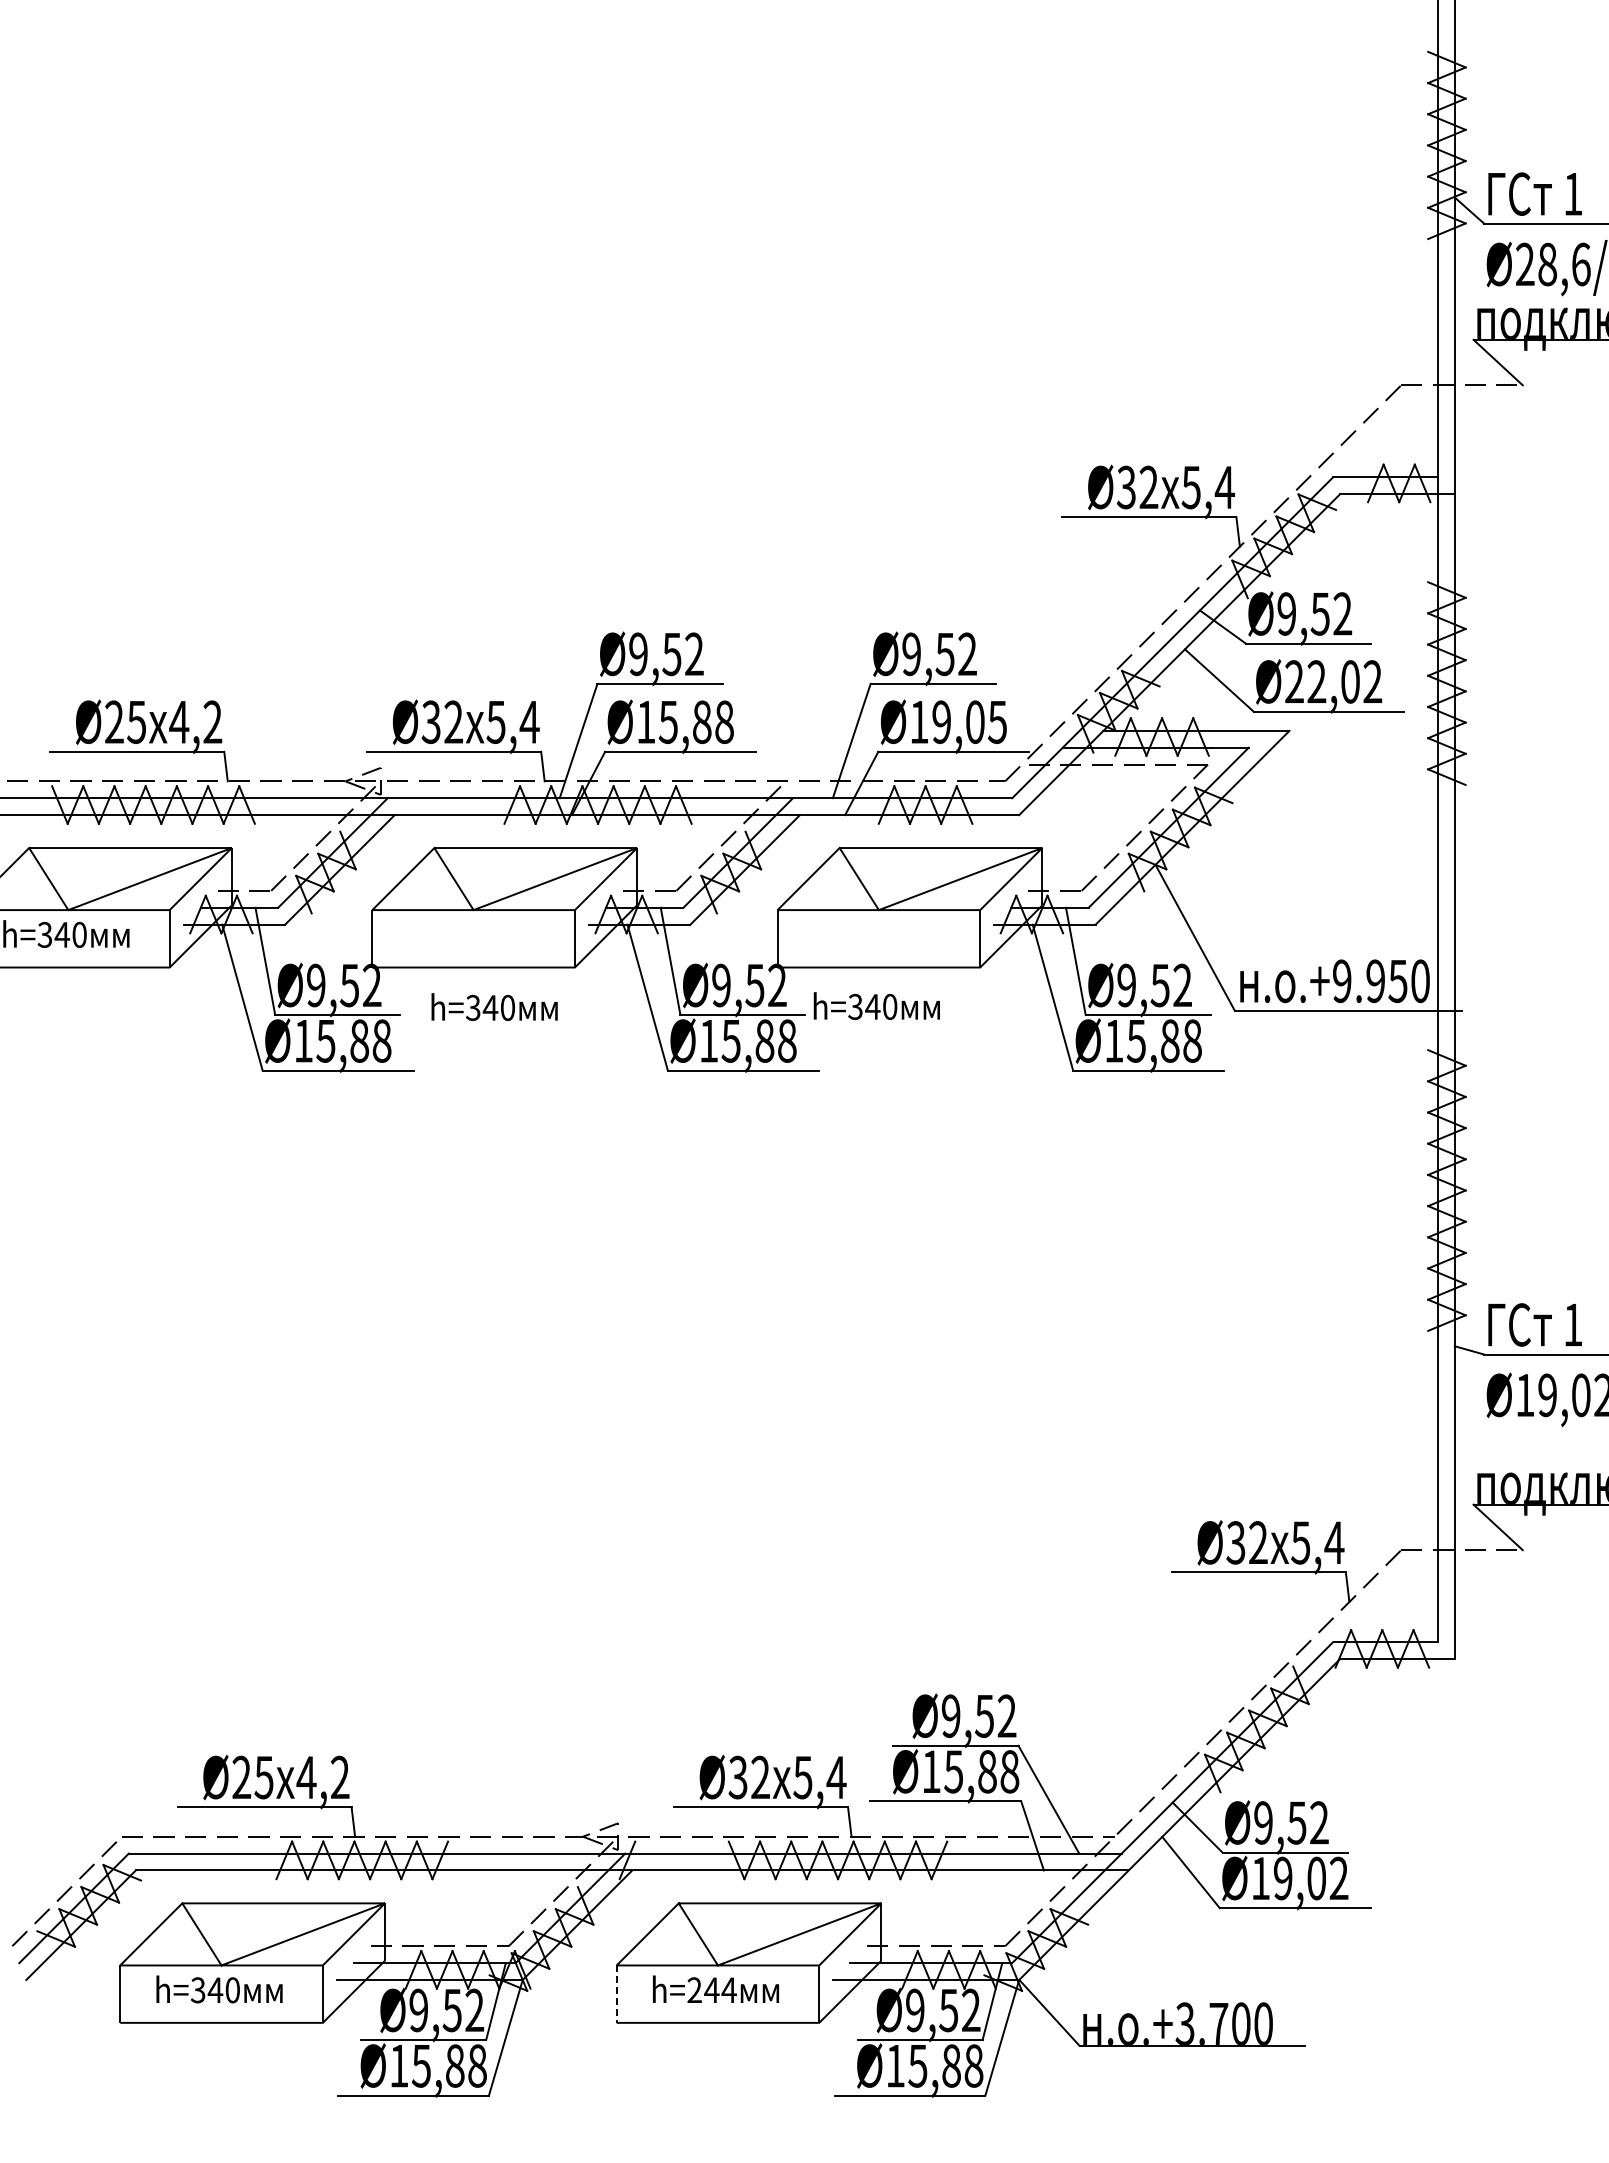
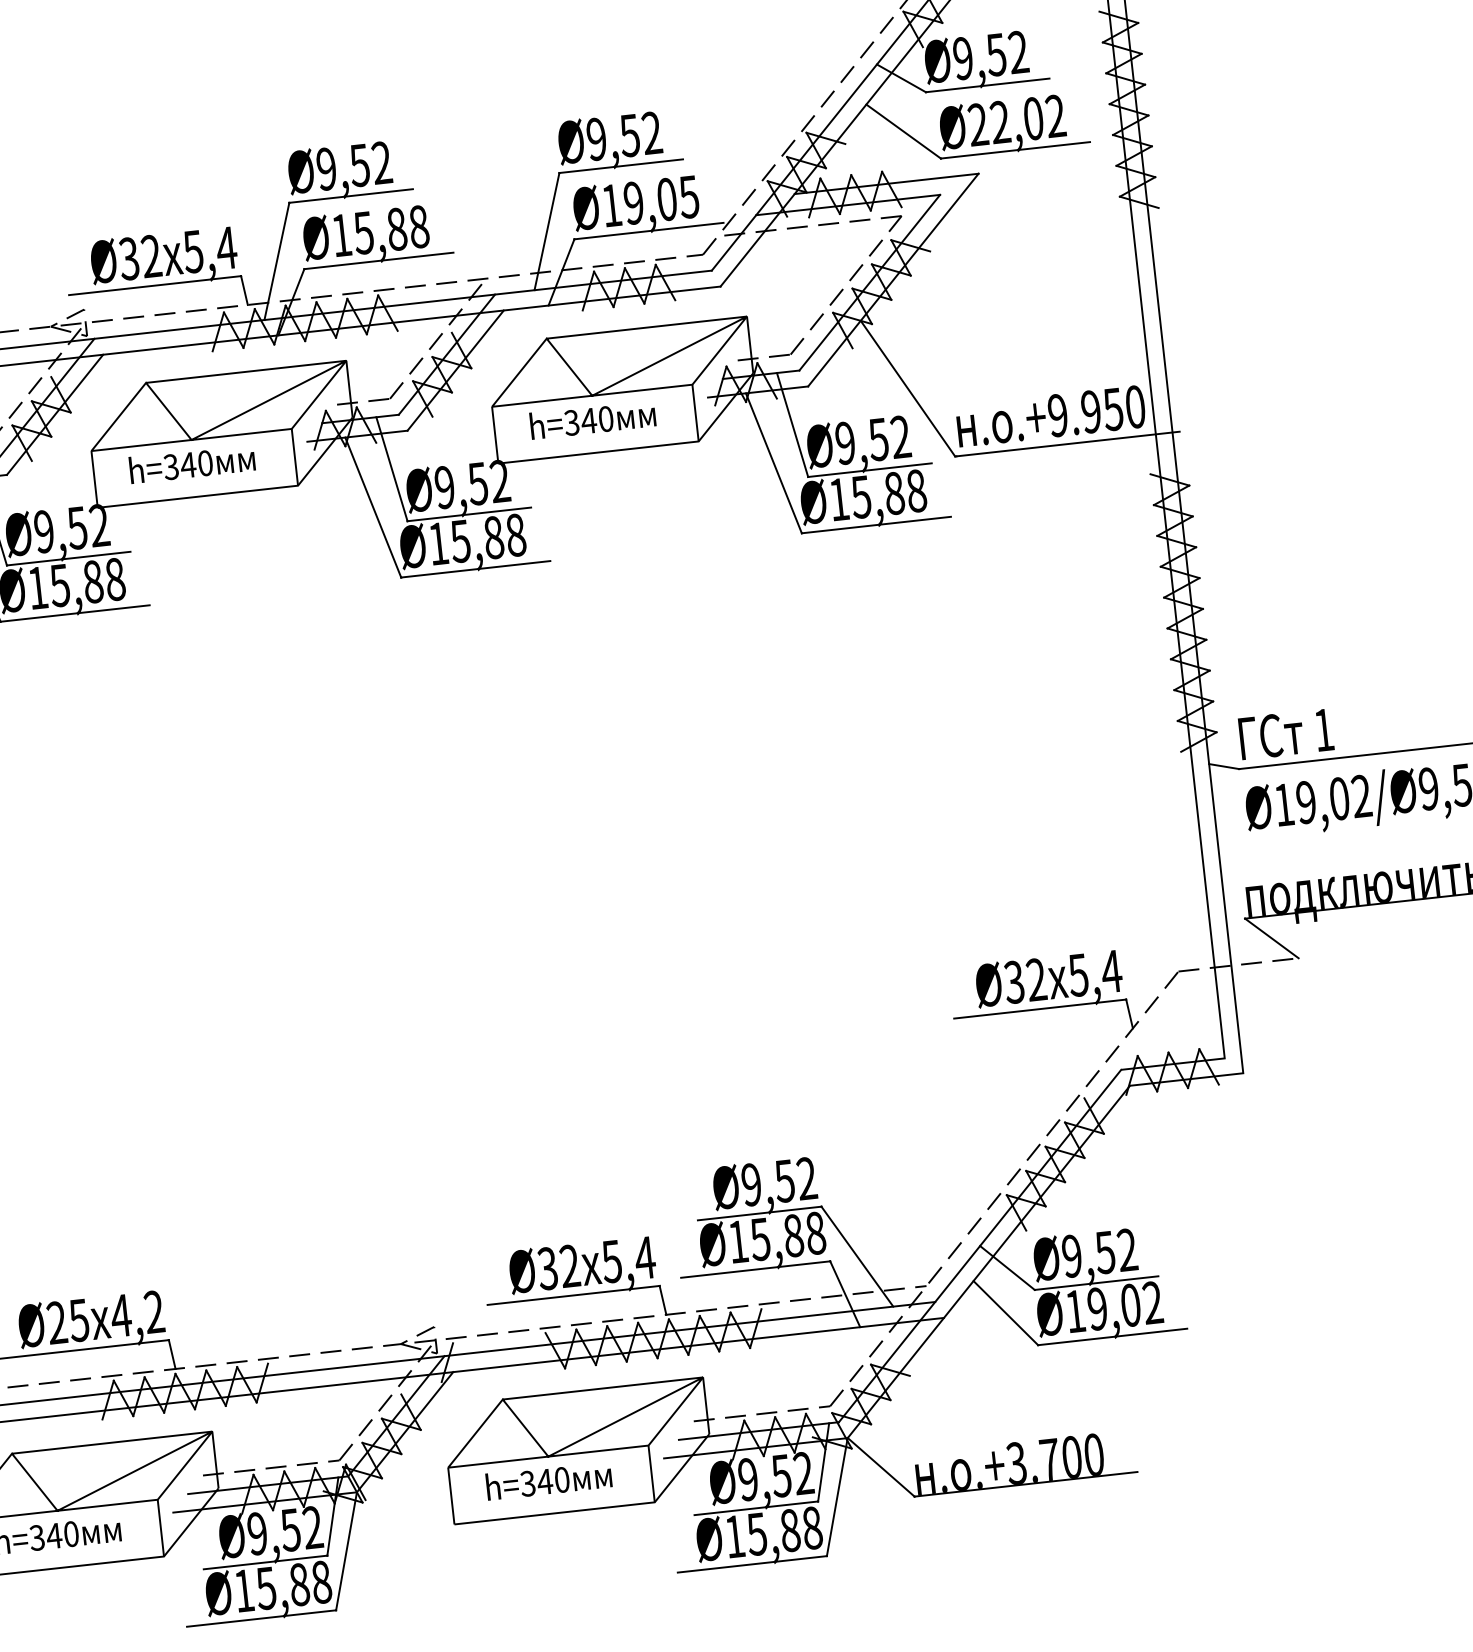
text: (876, 1005) -> (592, 419), moved
text: (494, 1006) -> (192, 463), moved
text: (711, 1990) -> (544, 1482), h=244 -> h=340
line: (616, 1994) -> (451, 1496), dashed -> solid

